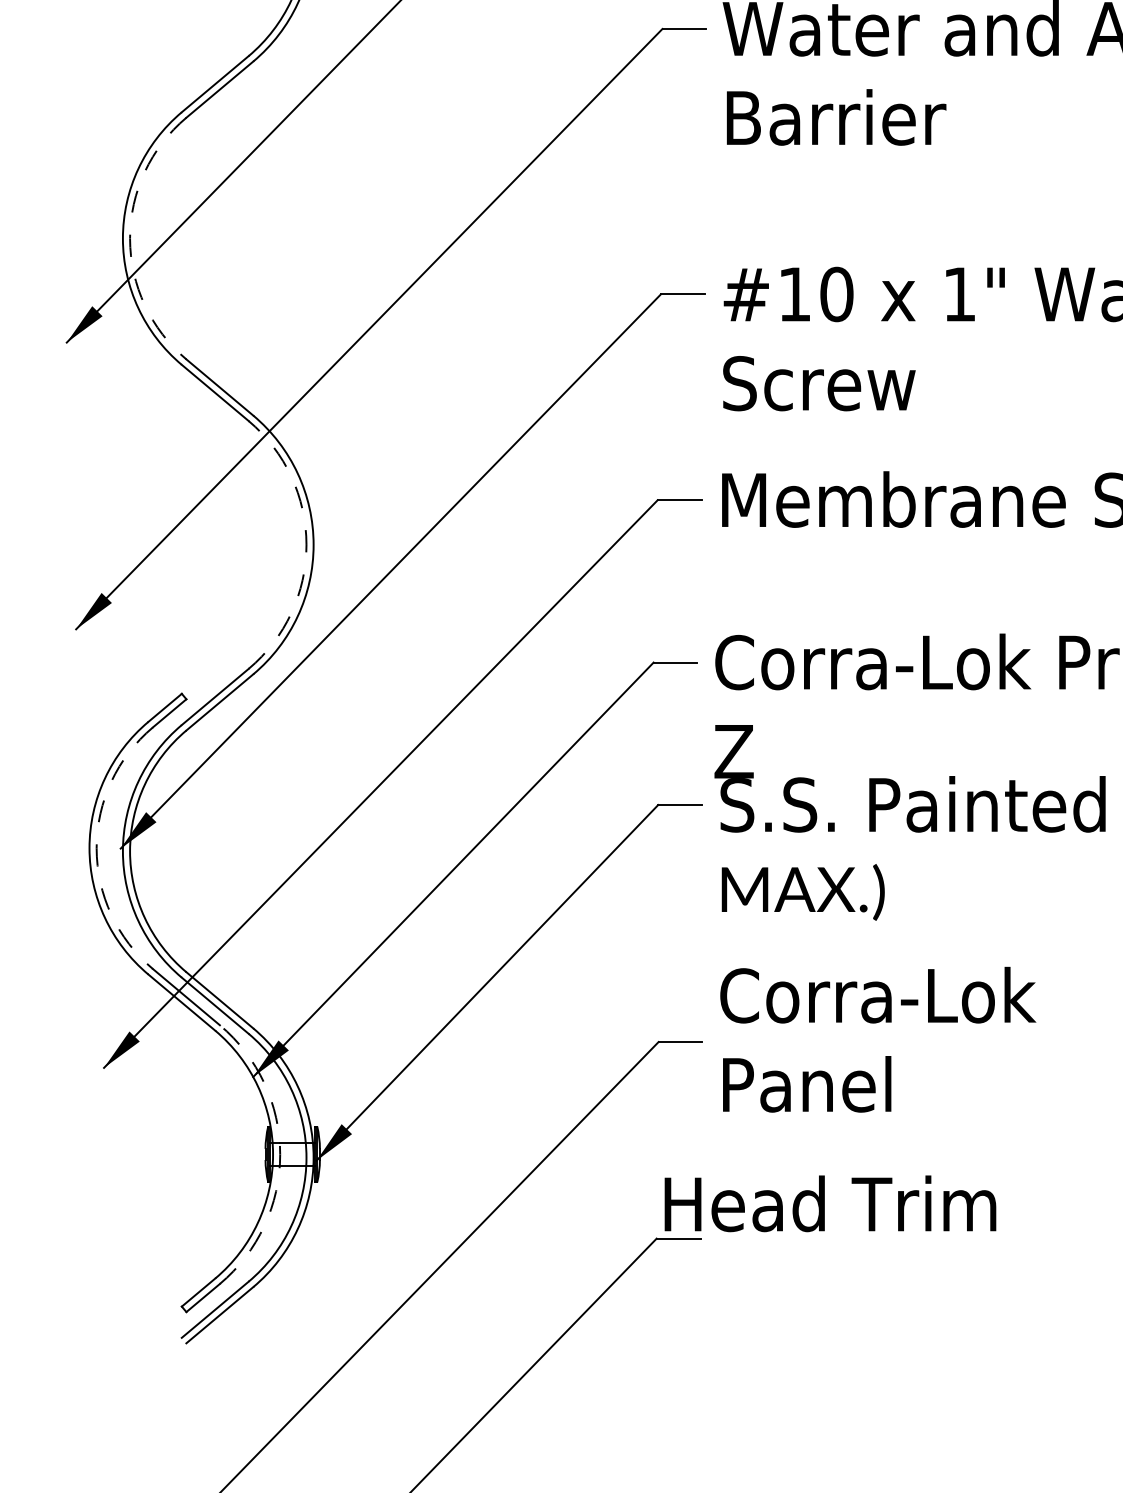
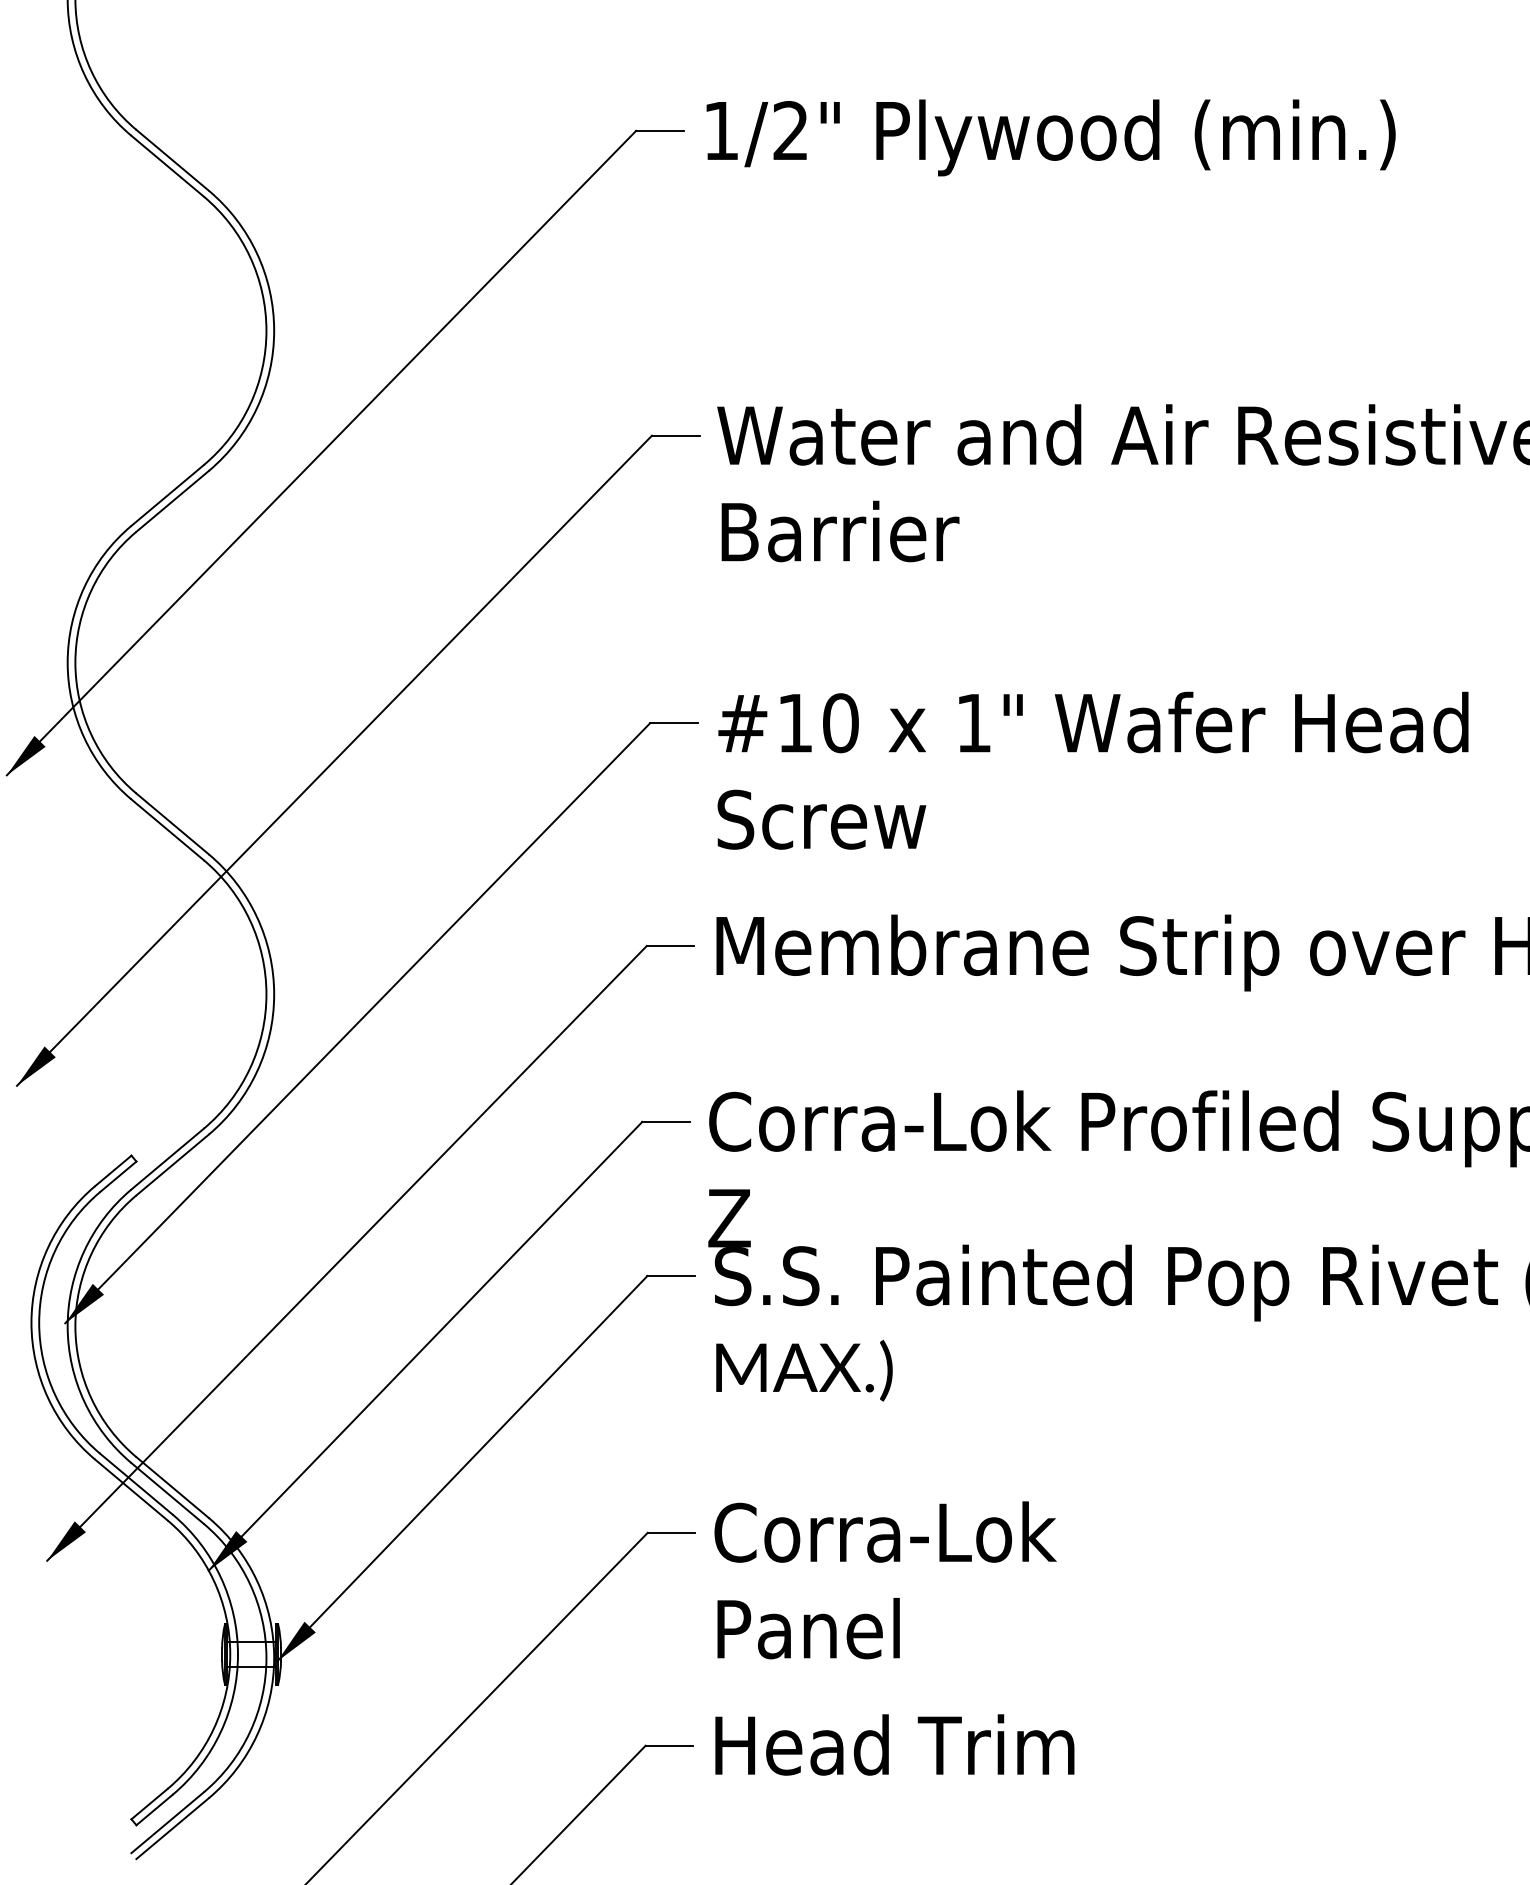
arc: (130, 238) -> (75, 662), dashed -> solid
arc: (306, 544) -> (266, 994), dashed -> solid
arc: (96, 847) -> (39, 1322), dashed -> solid
text: (878, 1039) -> (885, 1580), moved
arc: (279, 1154) -> (237, 1654), dashed -> solid
text: (830, 1203) -> (894, 1744), moved

